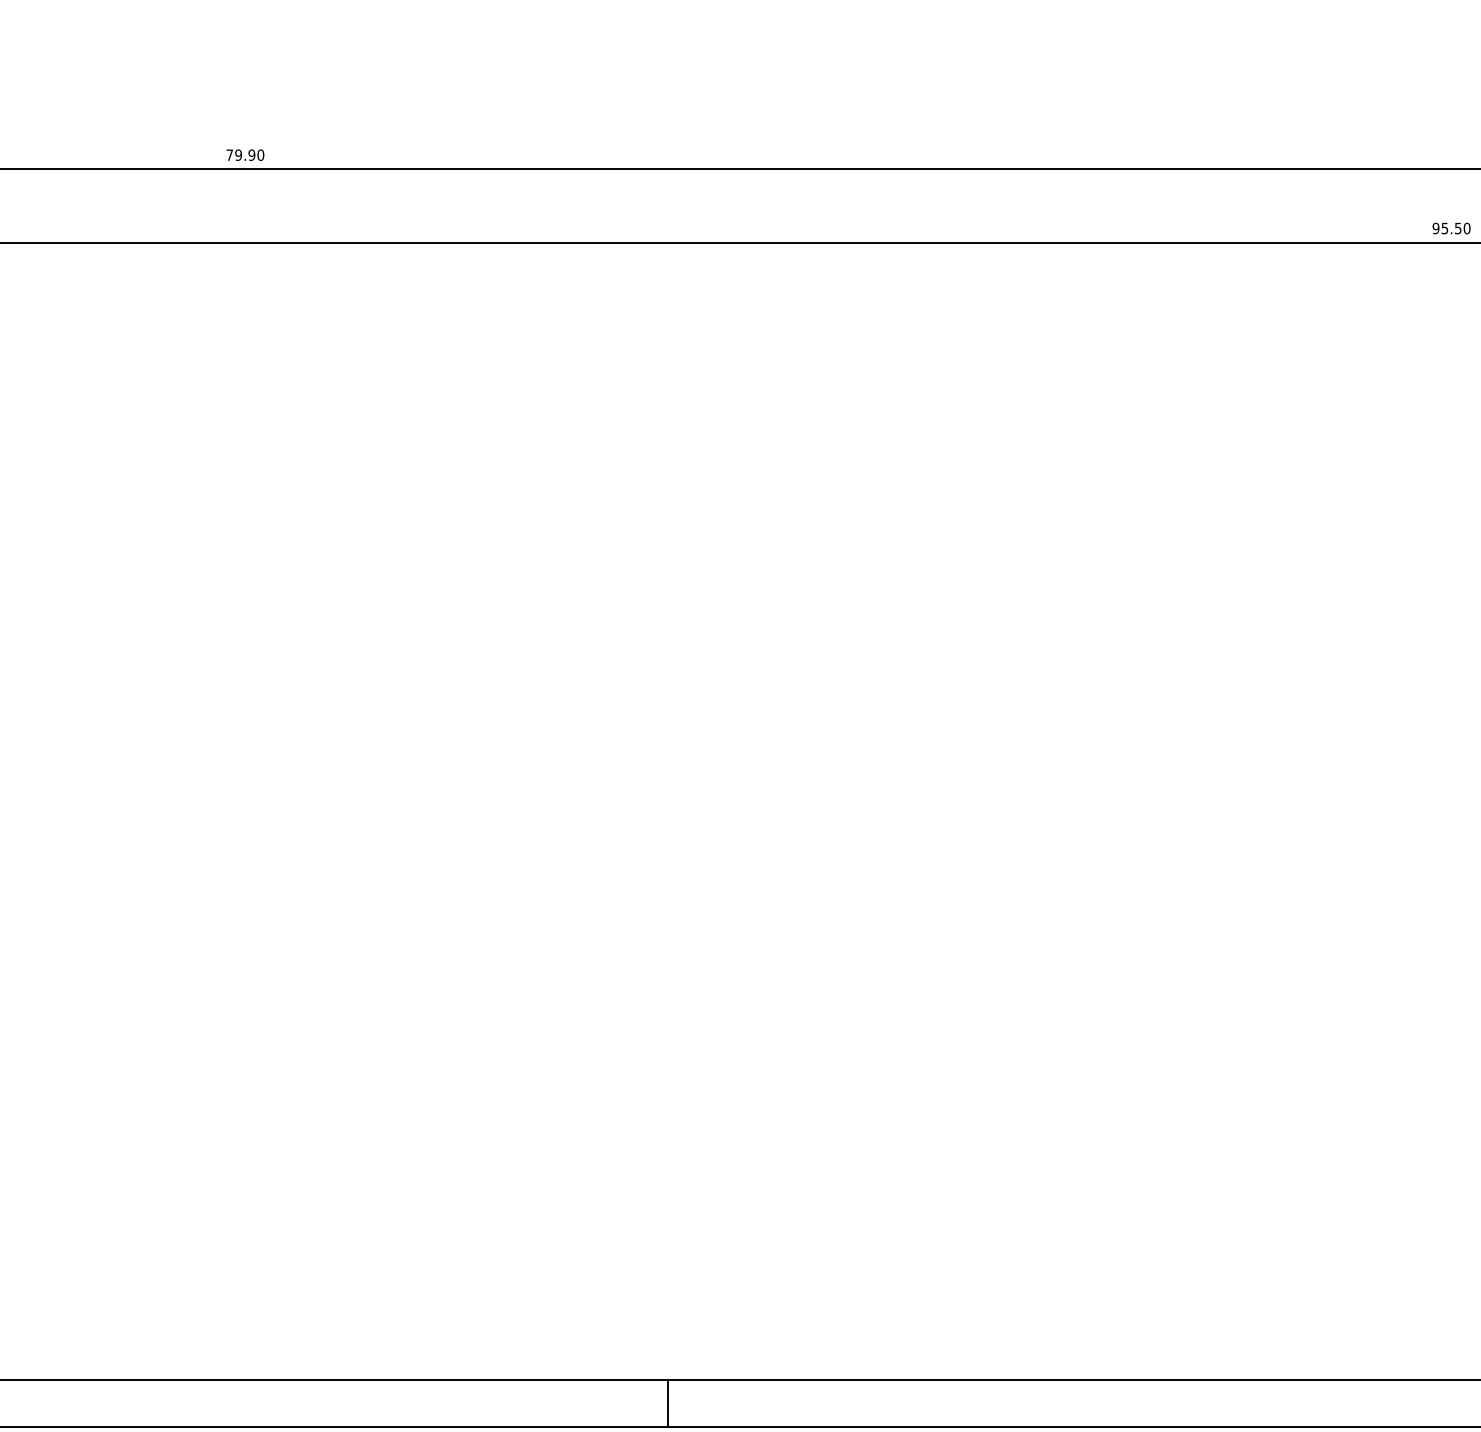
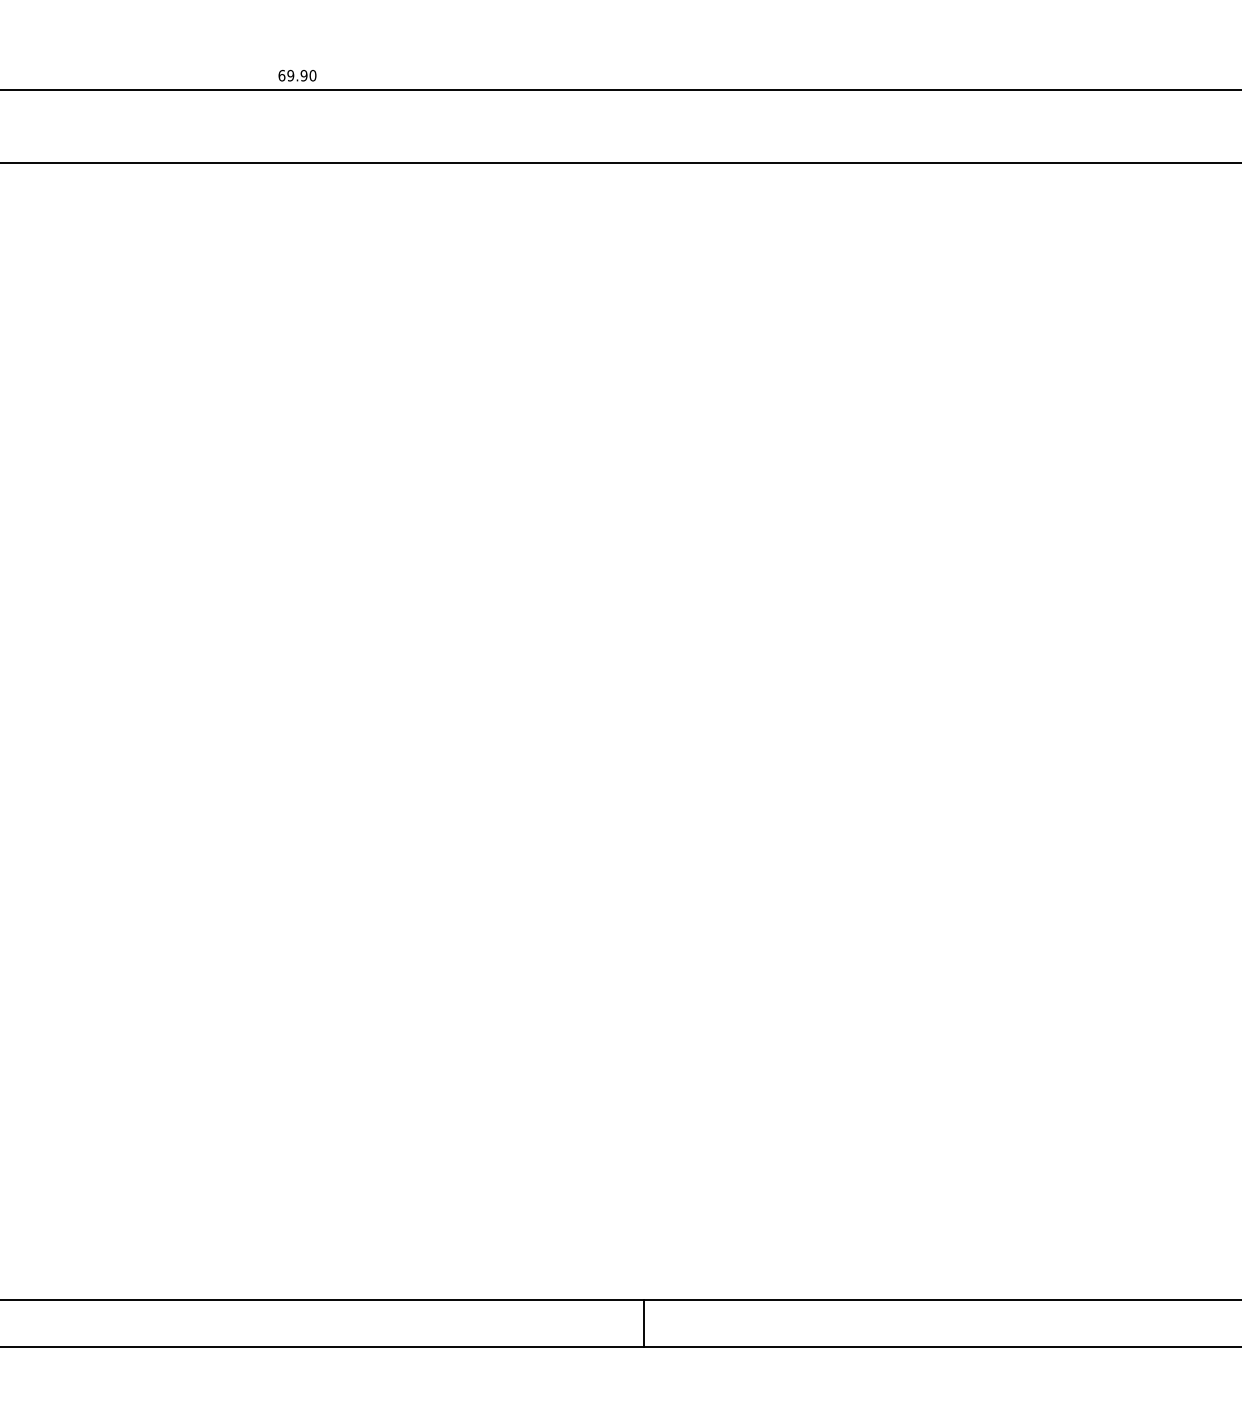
text: (229, 154) -> (281, 75), 79.90 -> 69.90
line: (667, 1402) -> (643, 1323), moved

